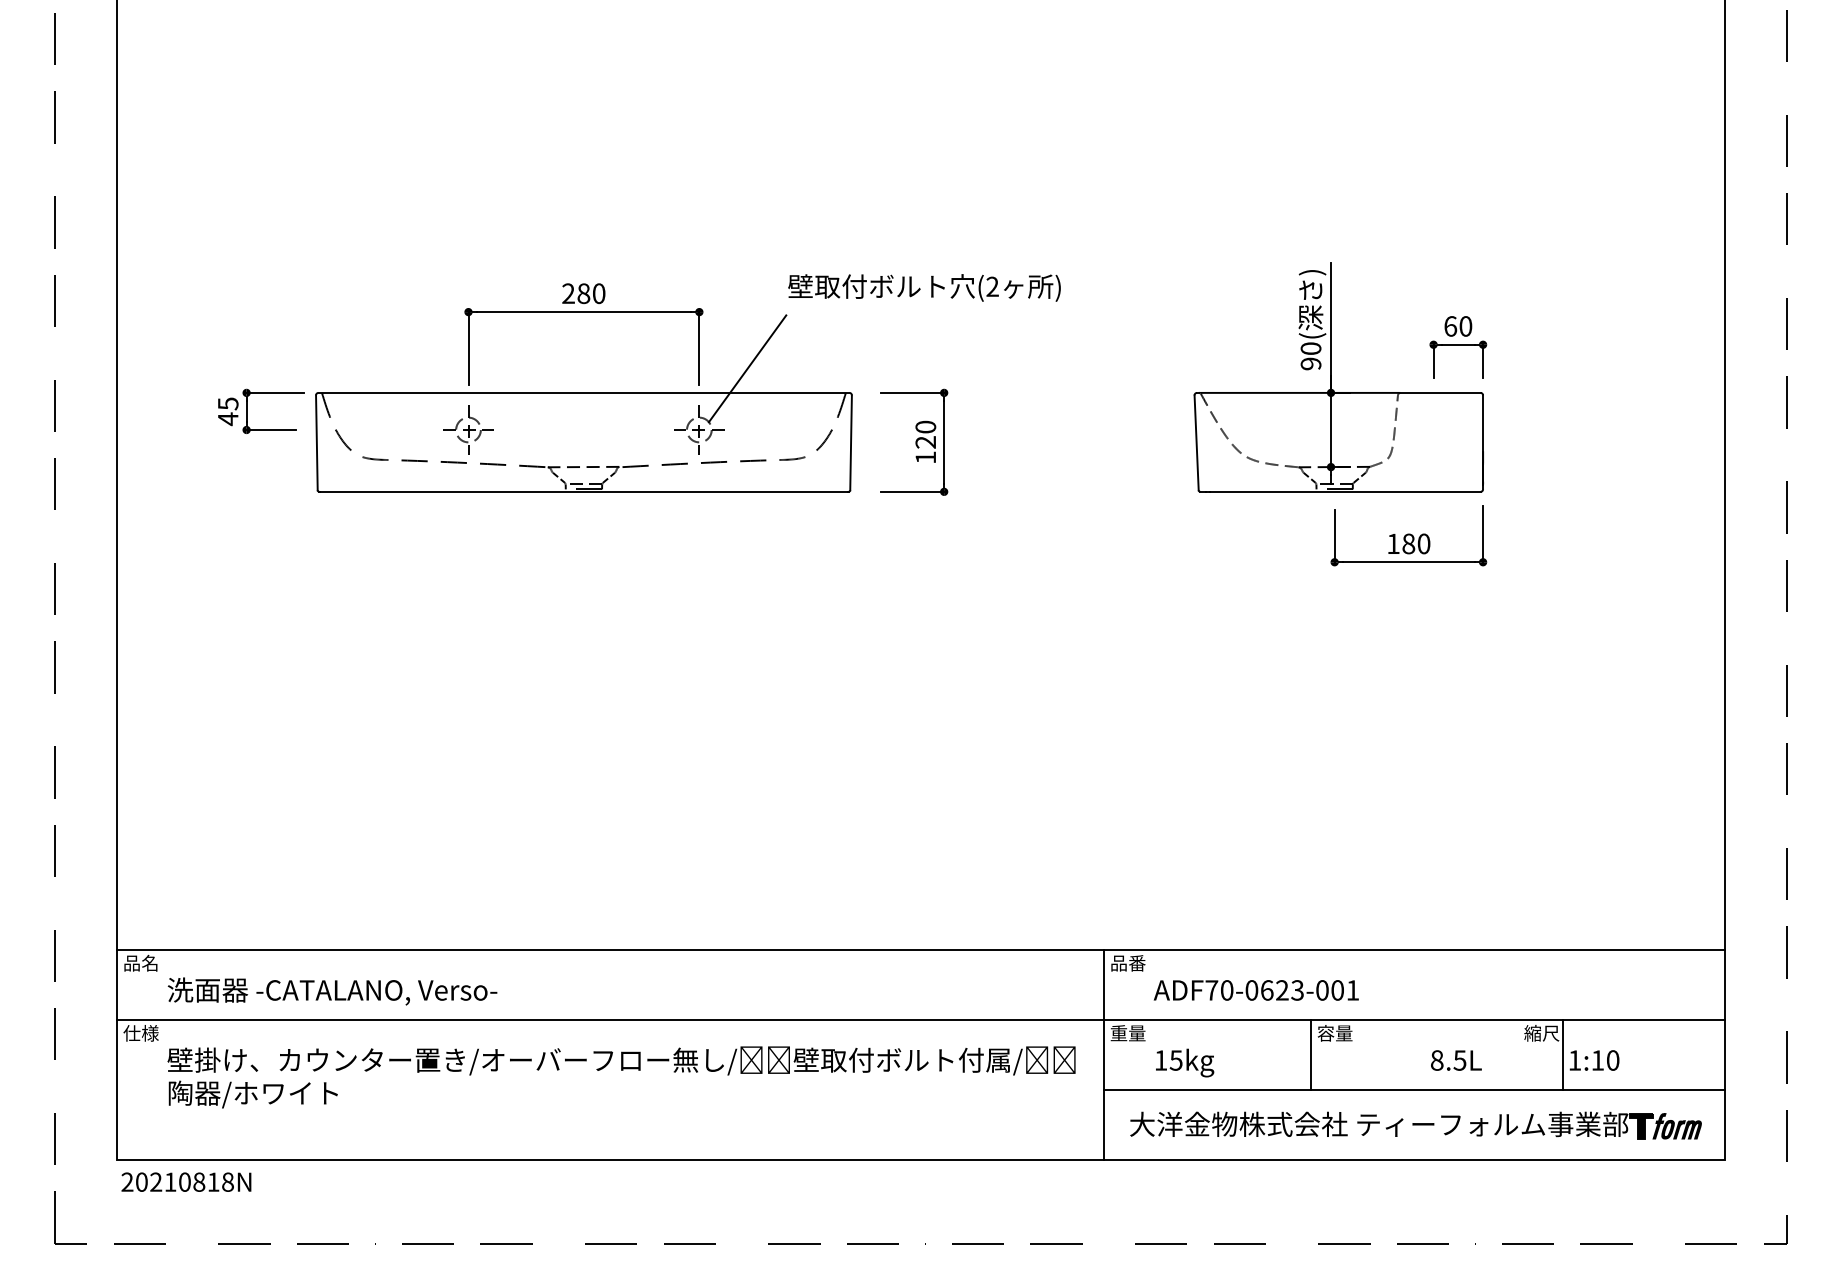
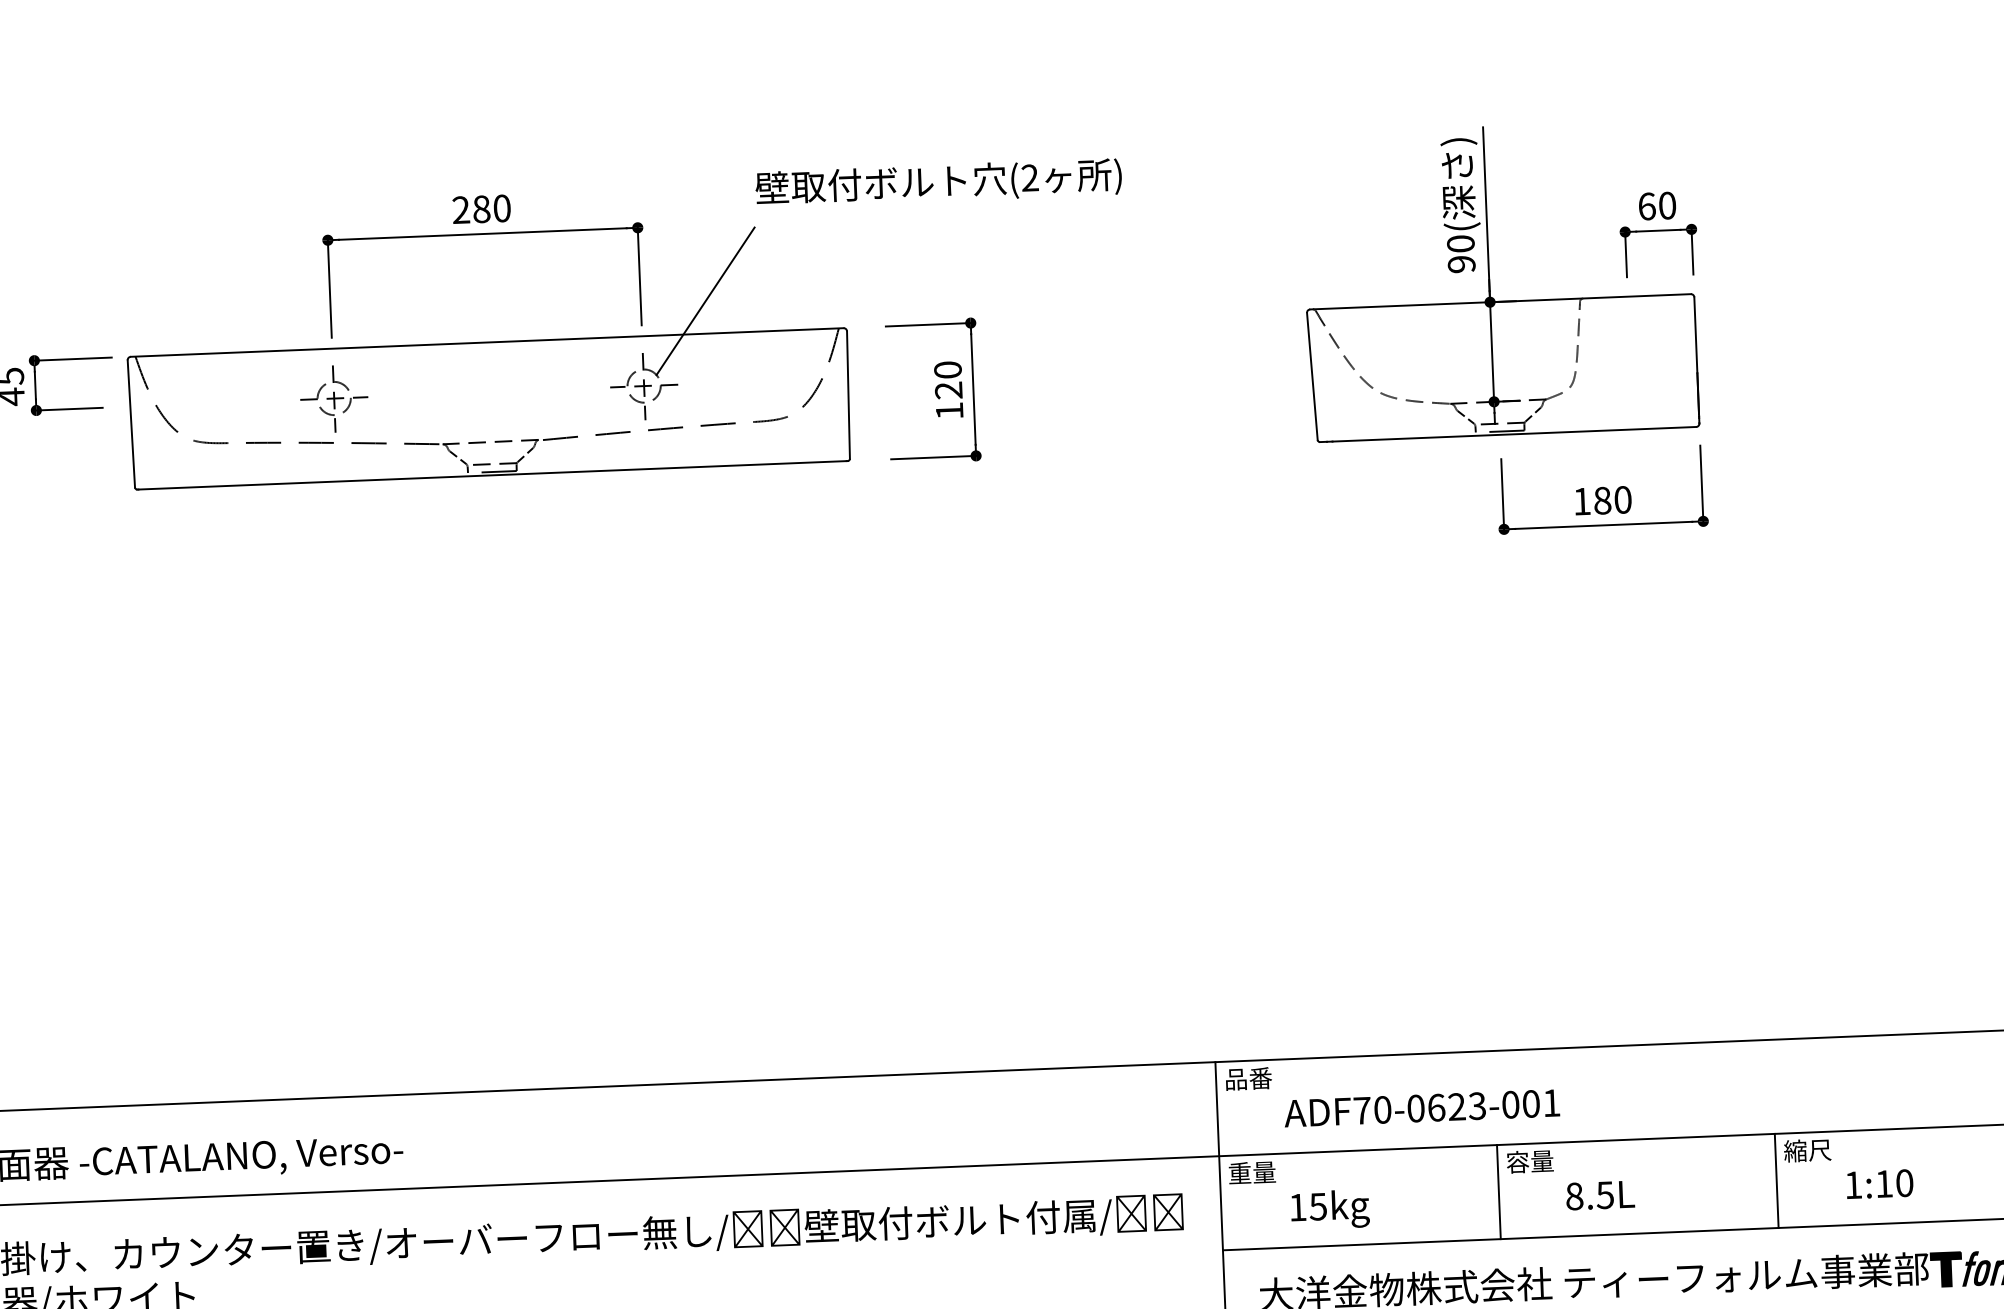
line: (1562, 1054) -> (1776, 1180), moved
text: (1456, 1060) -> (1600, 1195), moved

